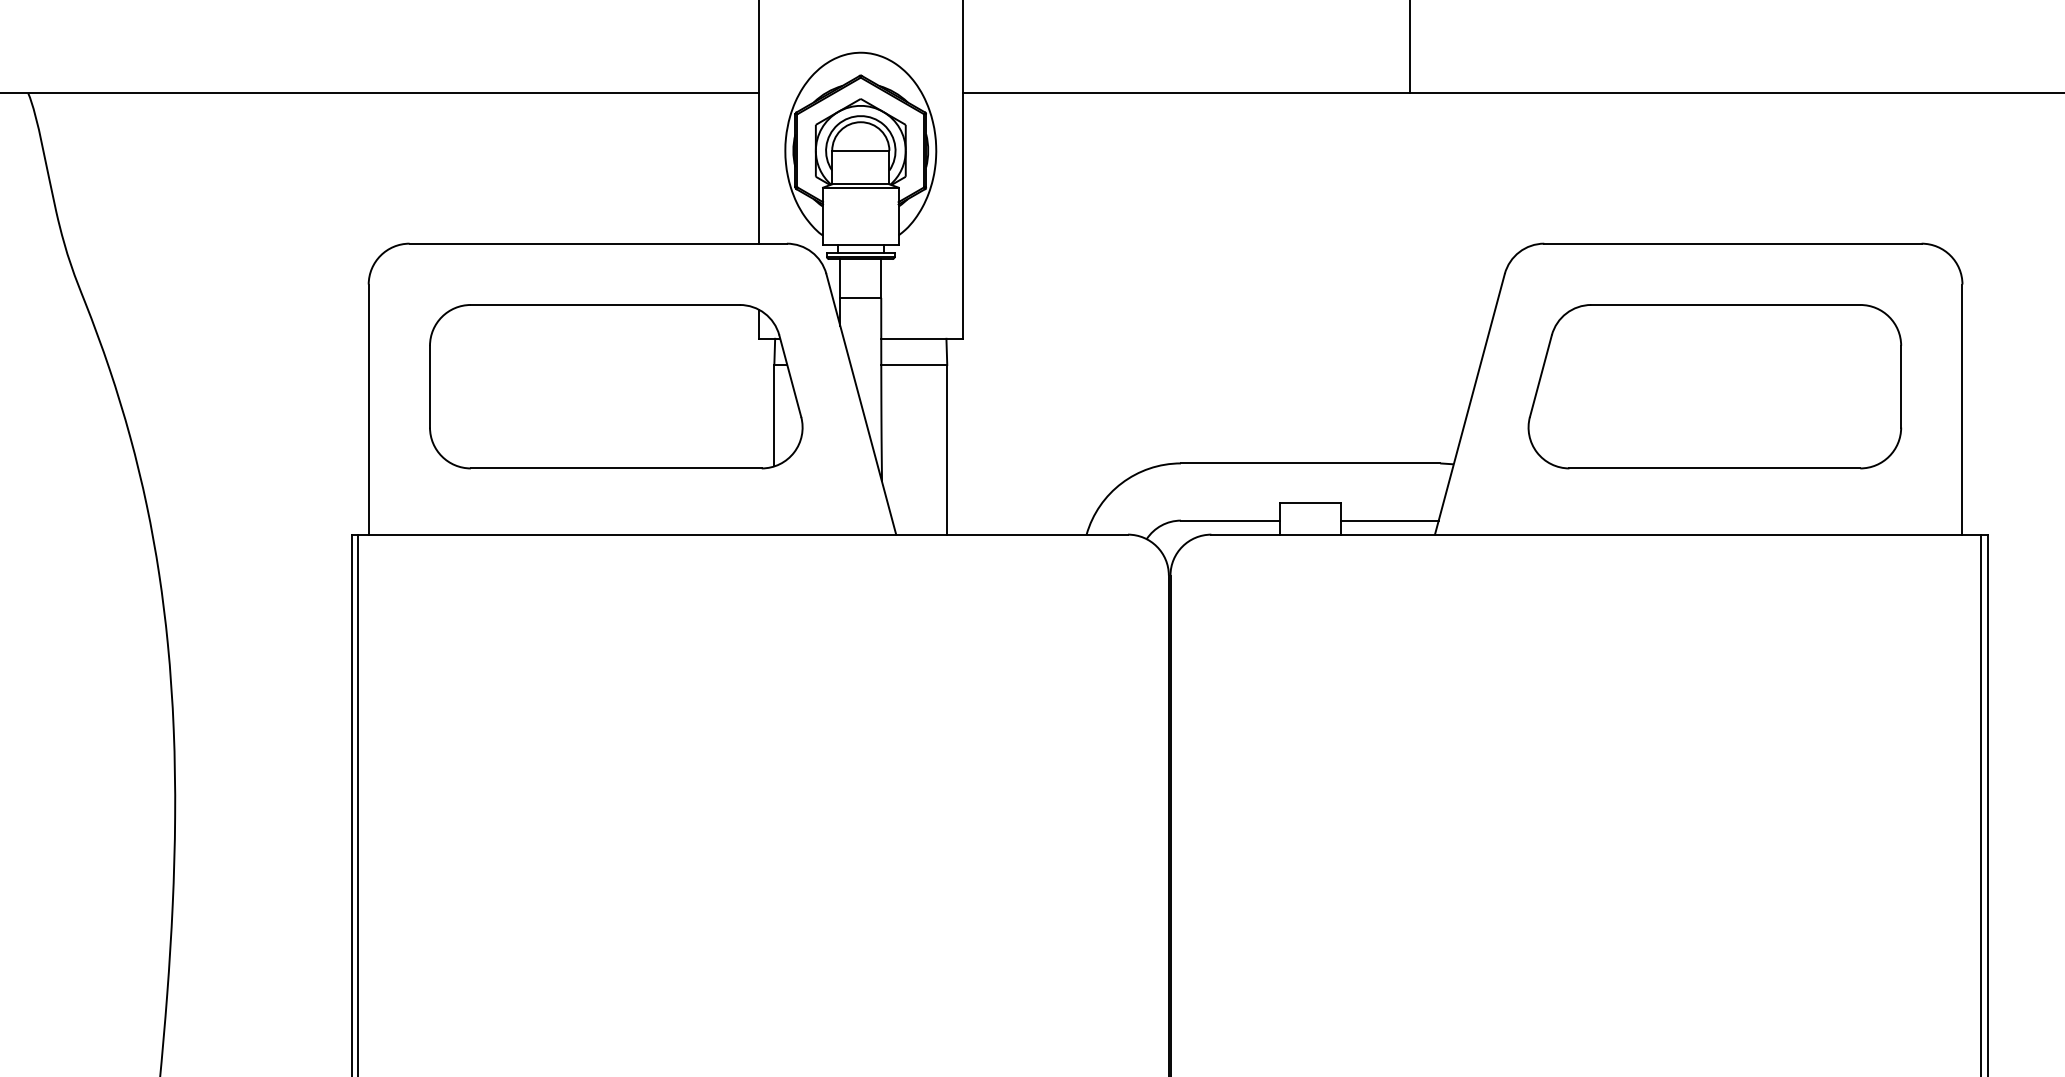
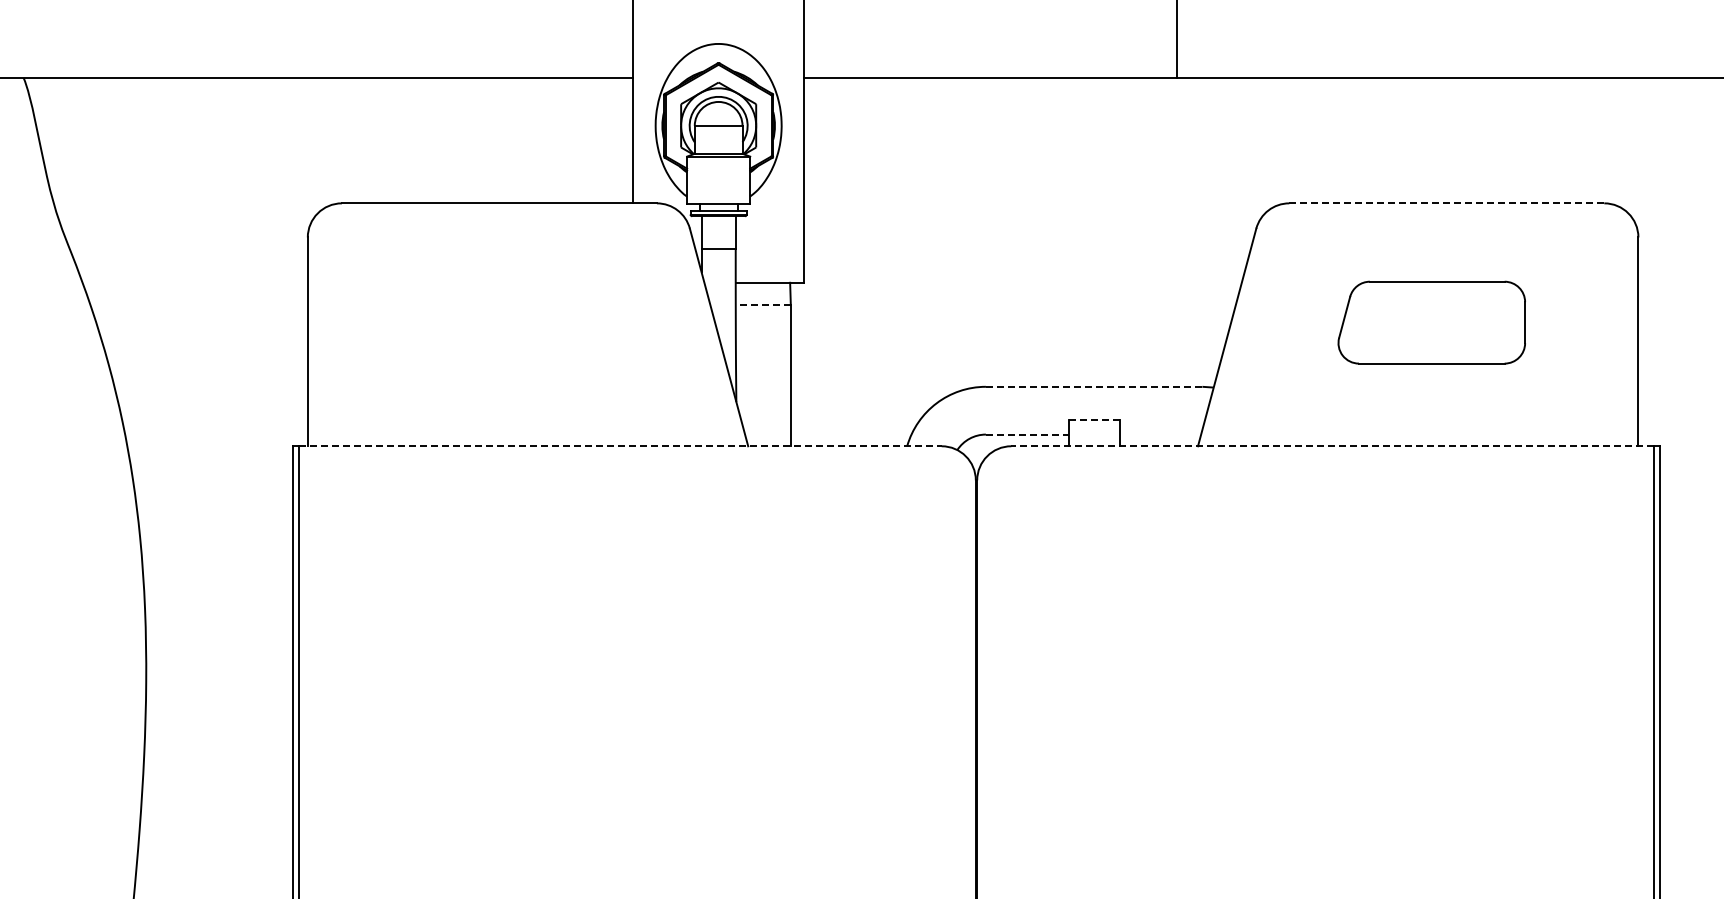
line: (1732, 243) -> (1446, 203), solid -> dashed
line: (913, 364) -> (762, 304), solid -> dashed
part: (616, 386) -> (514, 322), removed
part: (1714, 386) -> (1431, 322), size x0.6
line: (1309, 463) -> (1093, 386), solid -> dashed
line: (1310, 503) -> (1094, 420), solid -> dashed
line: (1230, 520) -> (1027, 434), solid -> dashed
line: (1390, 520) -> (1160, 434), removed
line: (744, 534) -> (621, 446), solid -> dashed
line: (1596, 534) -> (1332, 446), solid -> dashed

